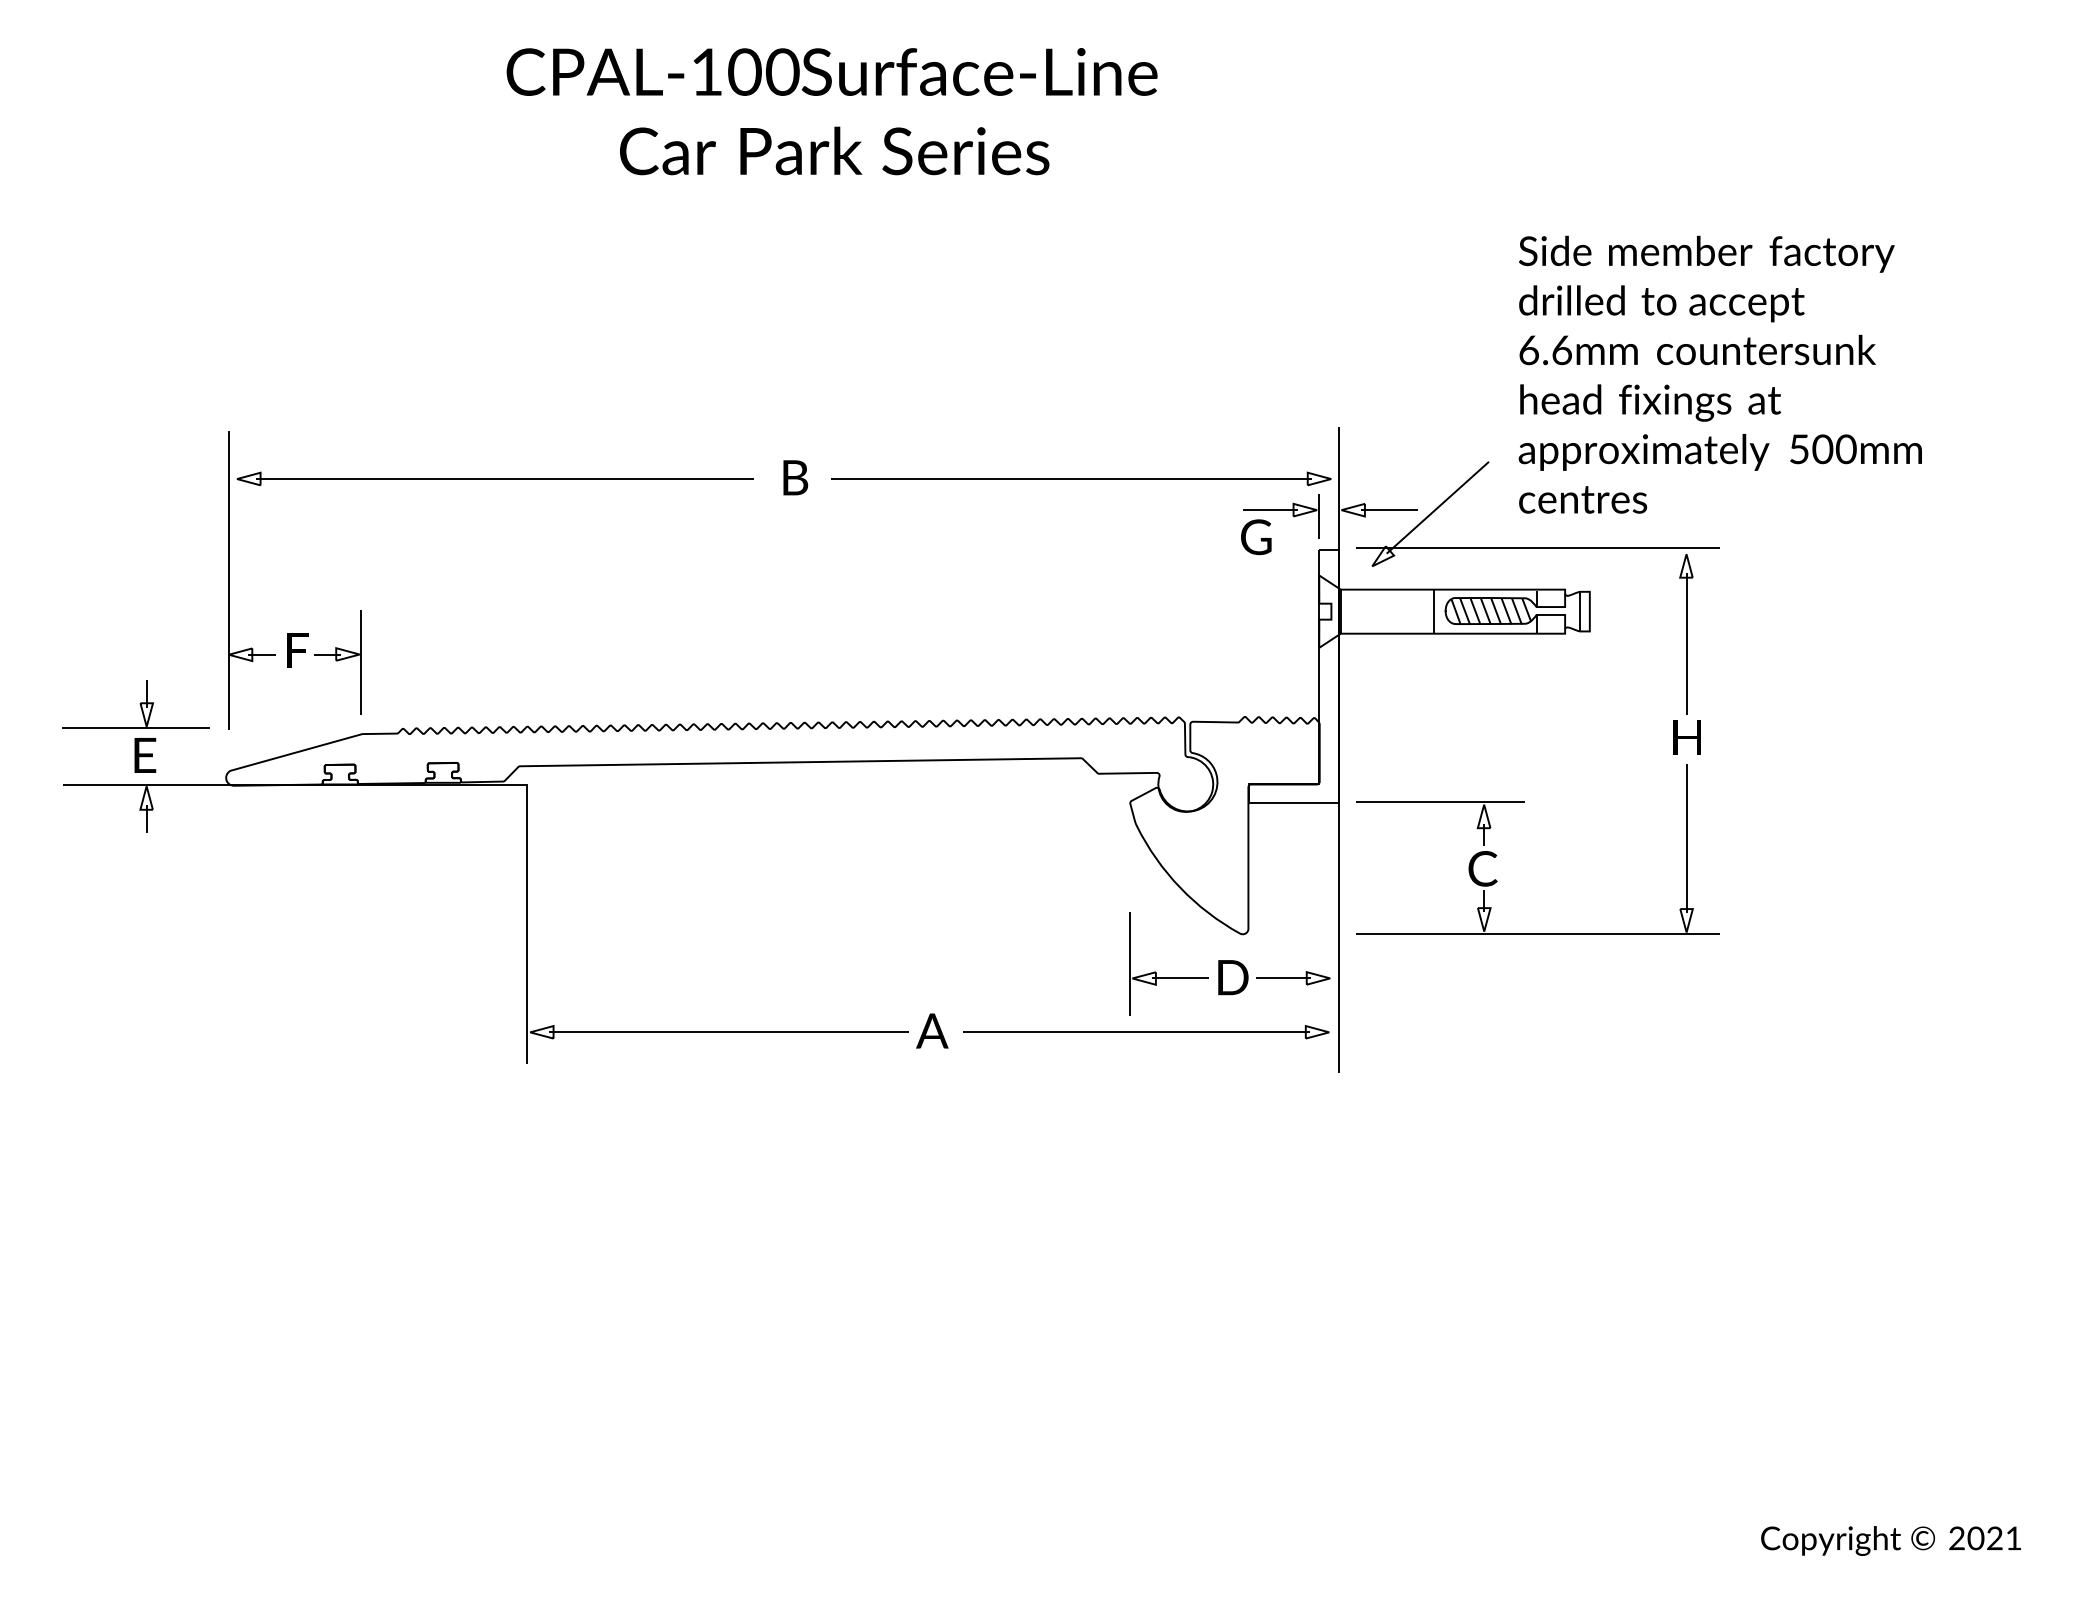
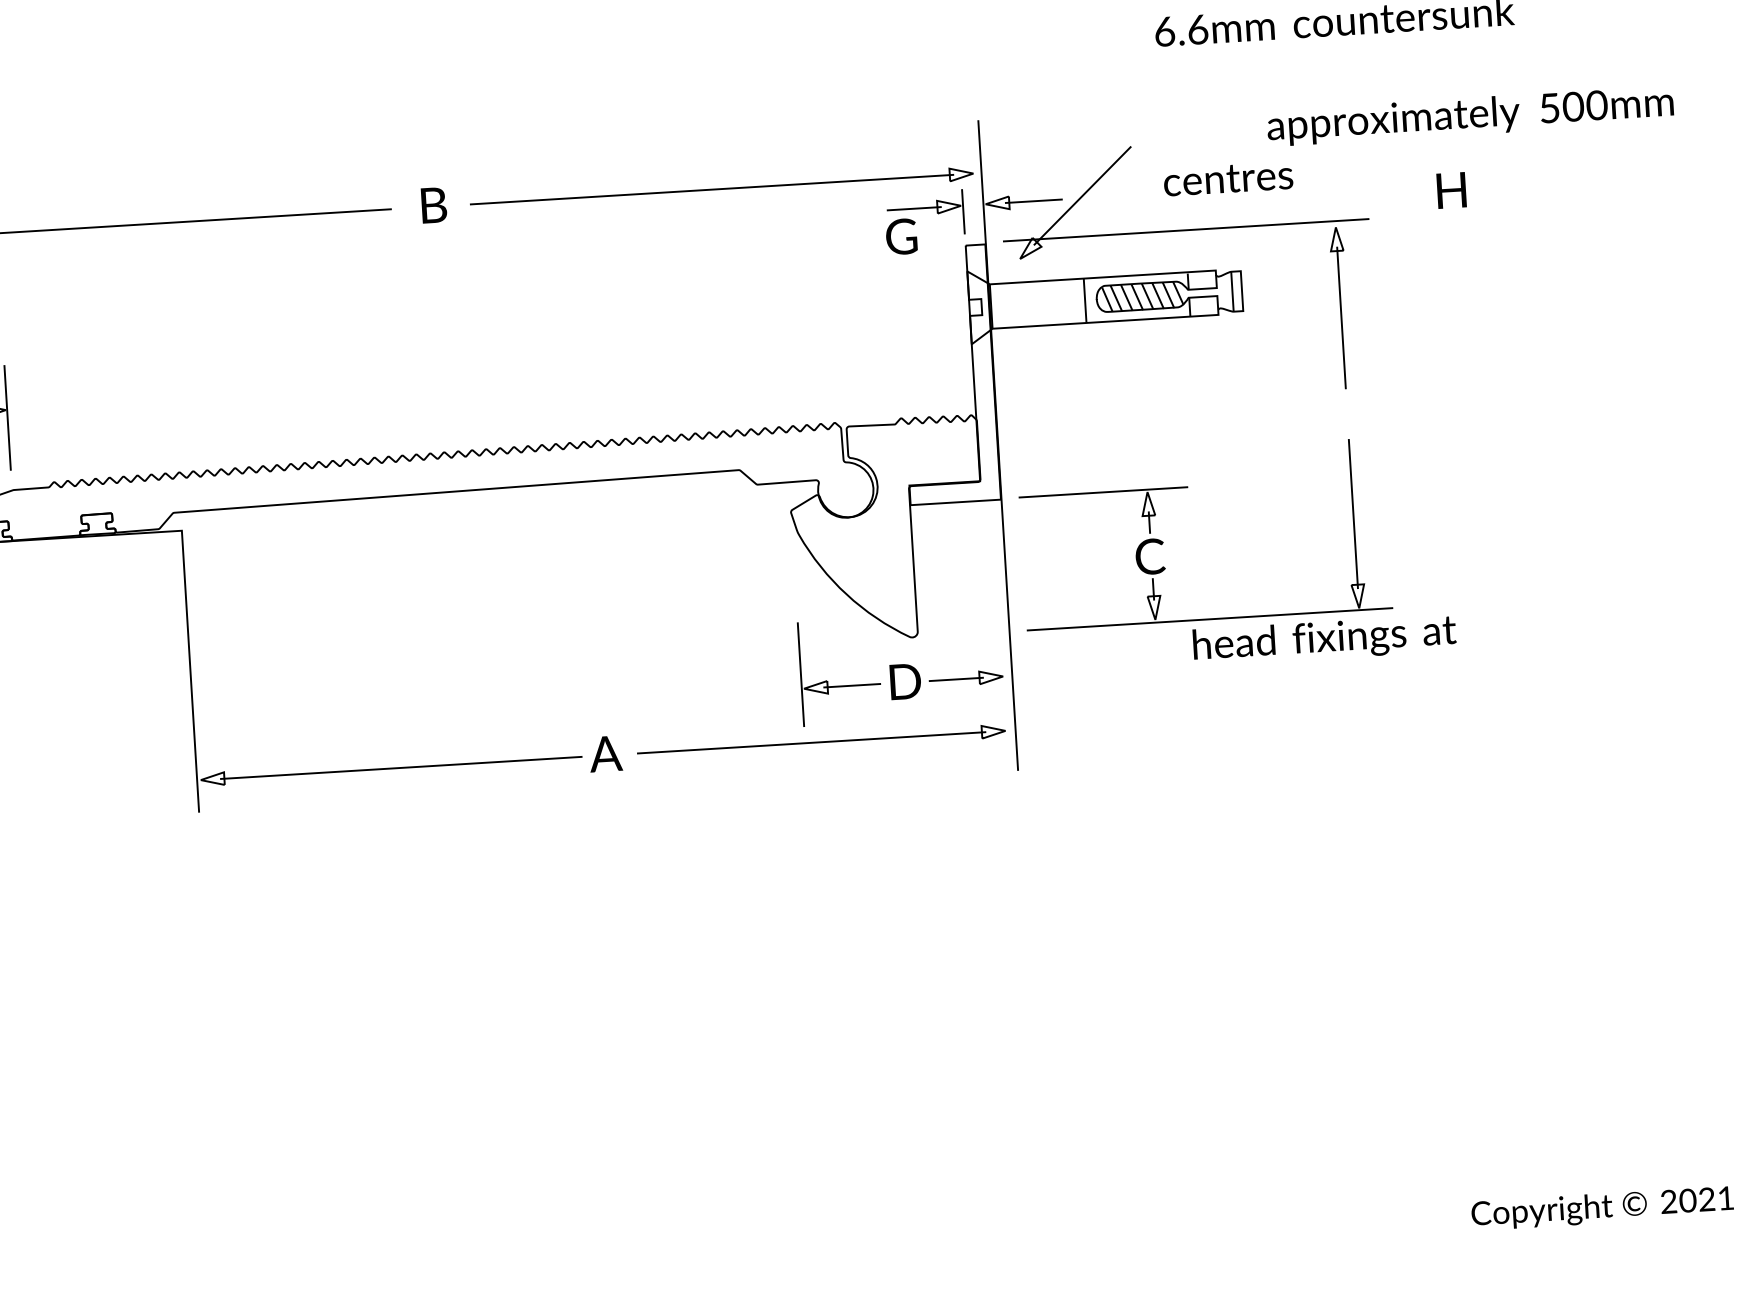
text: (1650, 402) -> (1324, 639), moved
text: (1719, 452) -> (1469, 116), moved
text: (1686, 737) -> (1450, 190), moved

